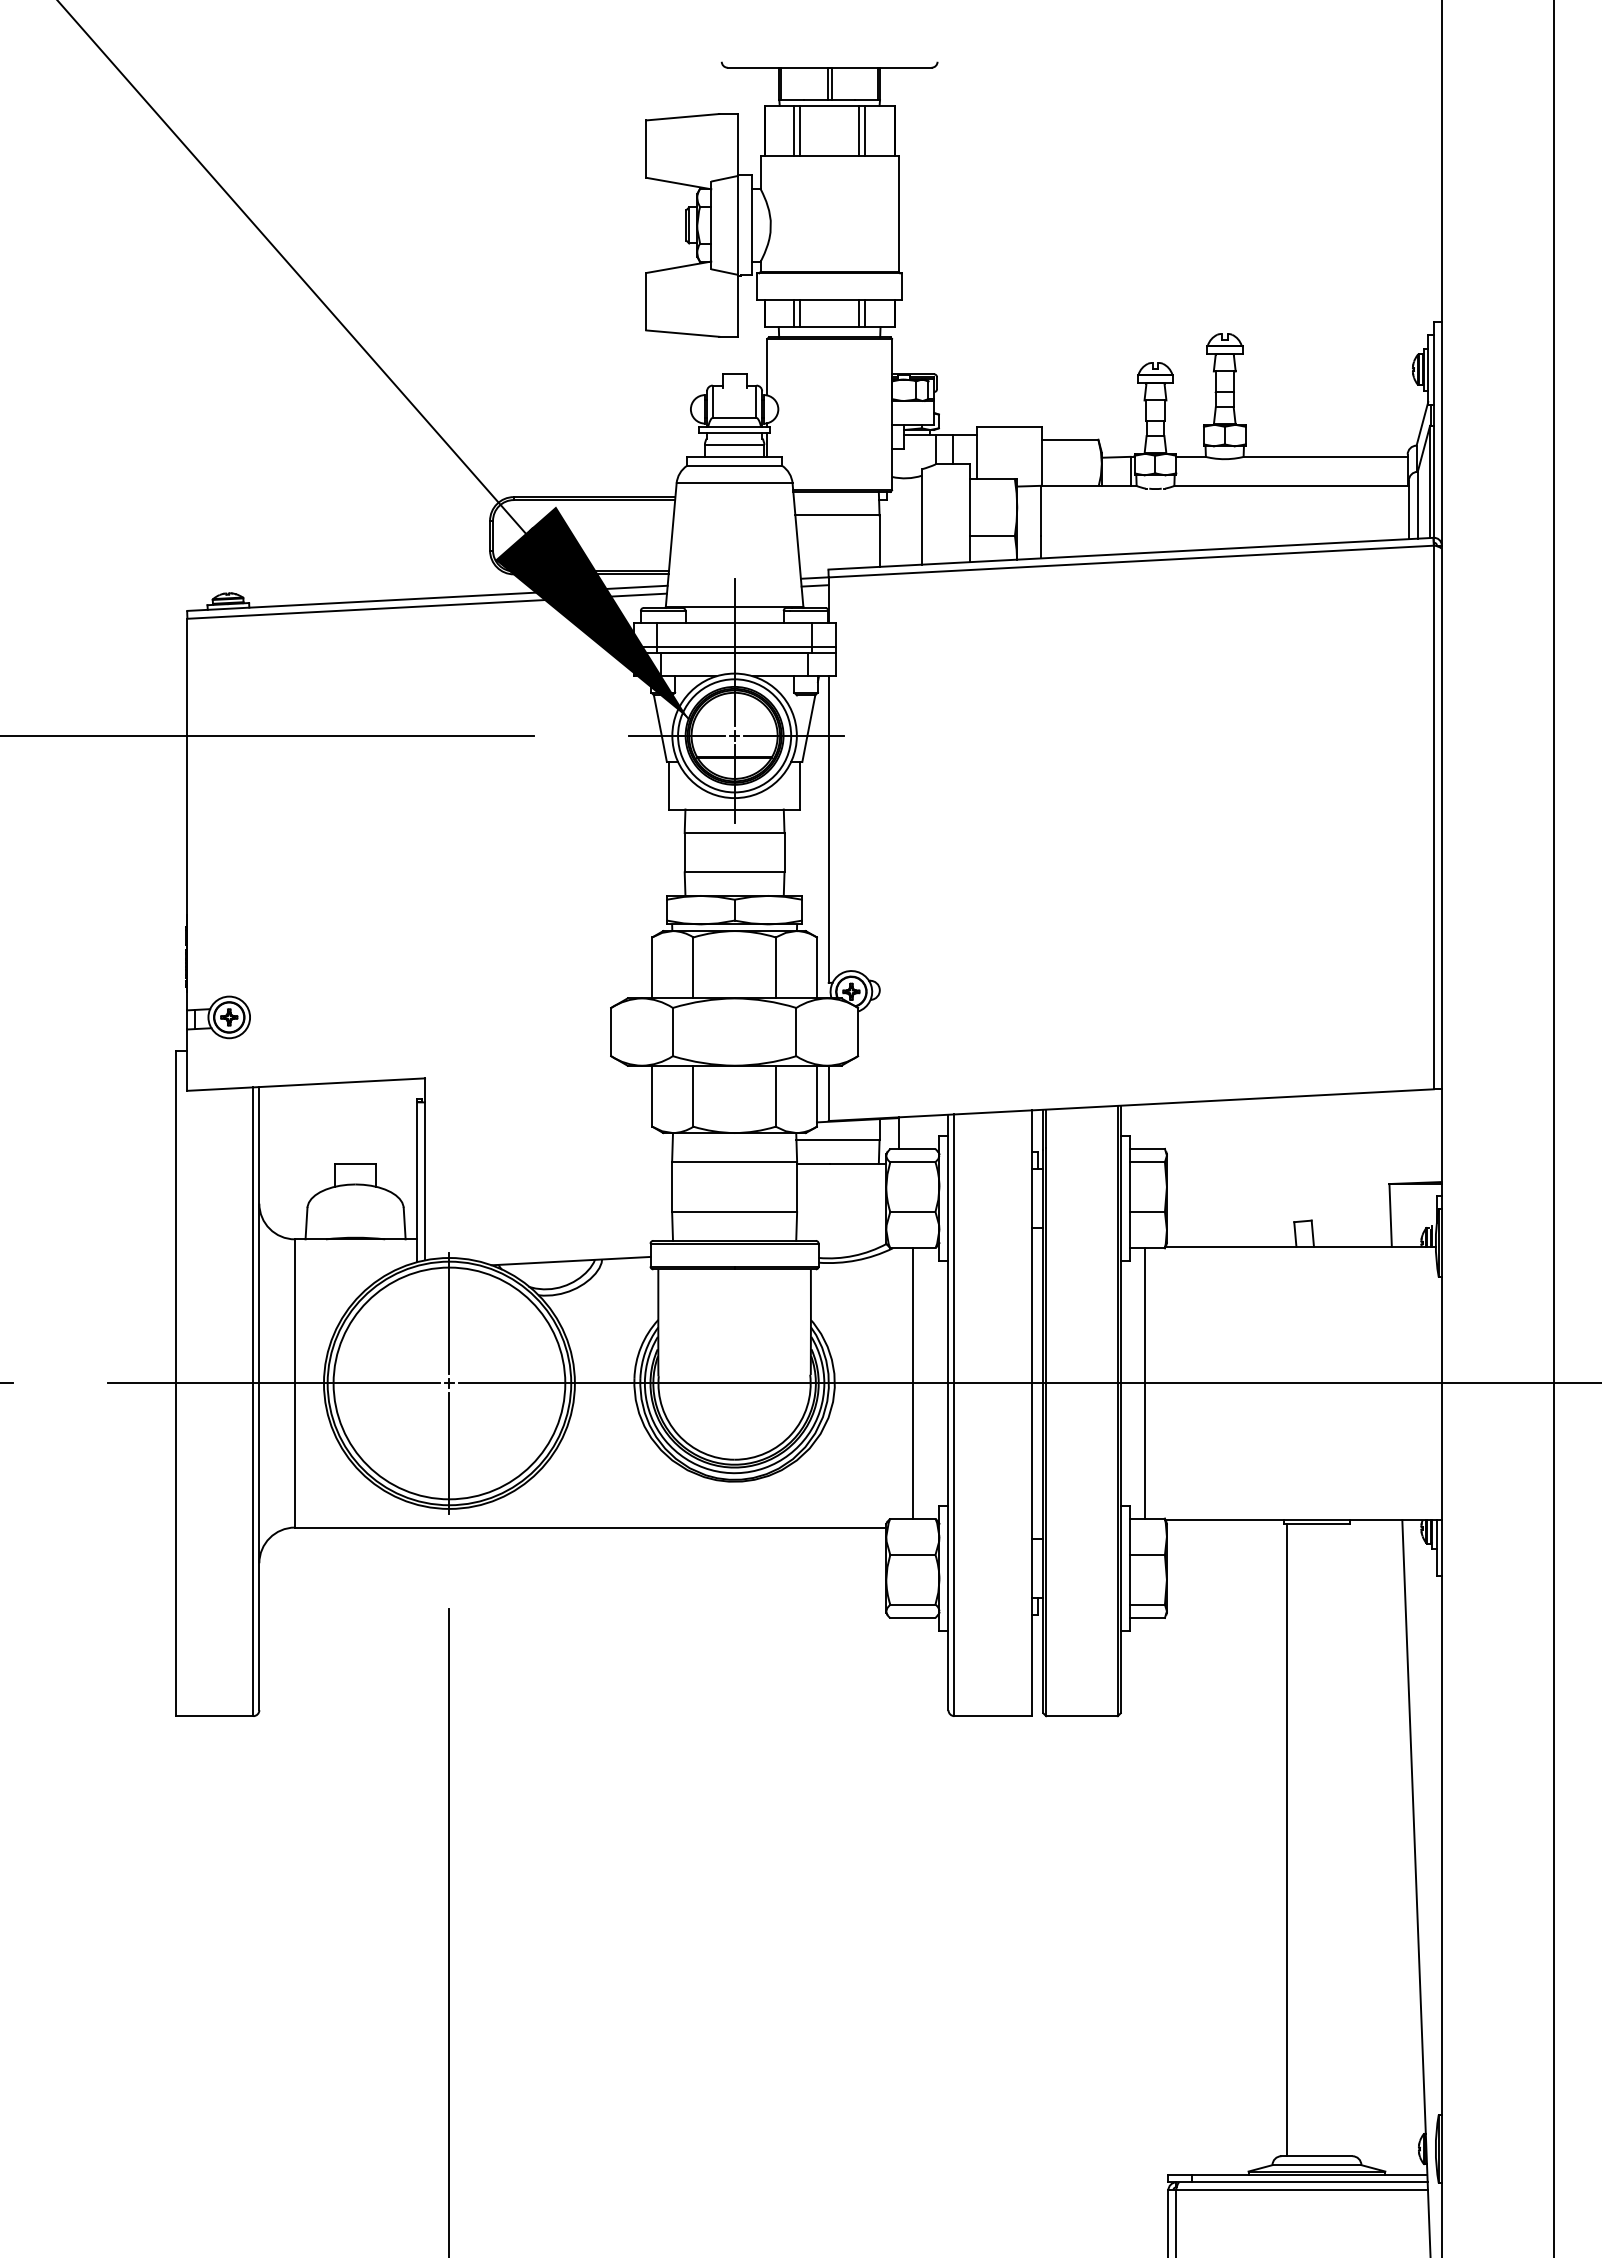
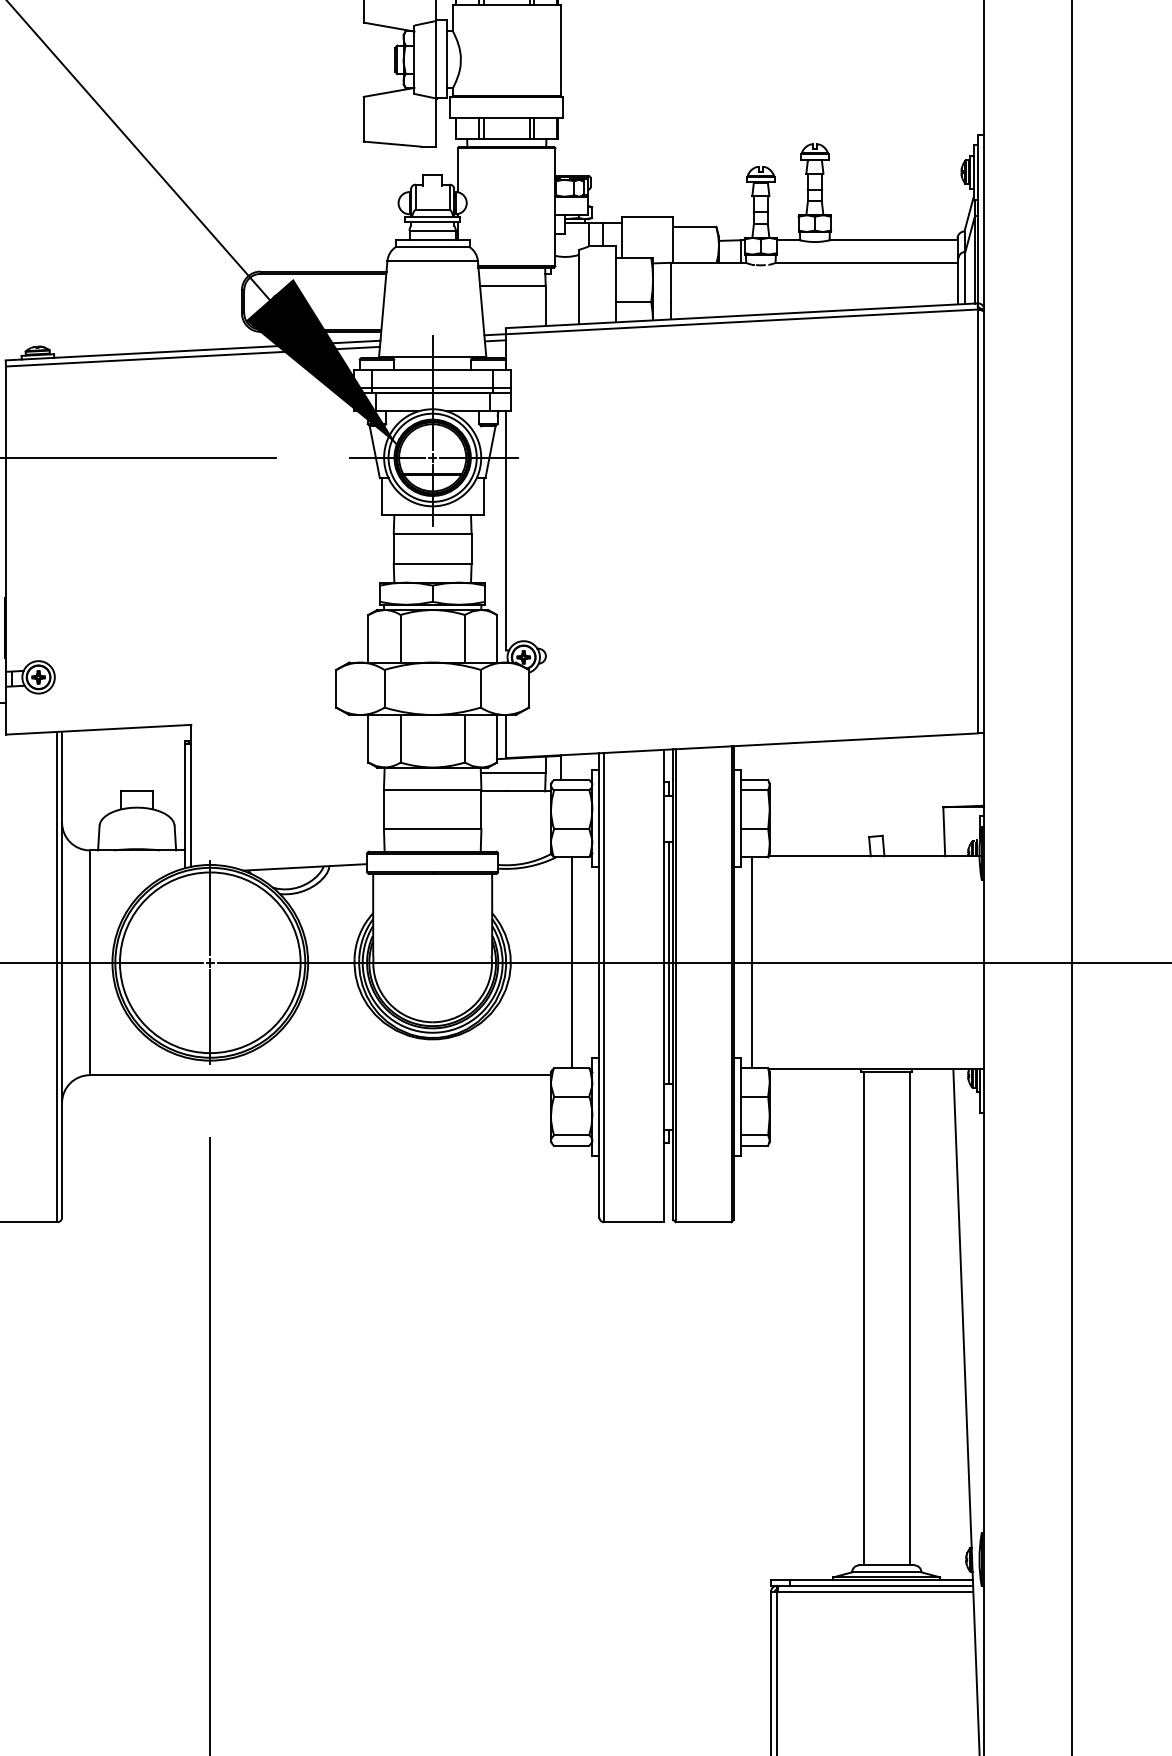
line: (1037, 1383) -> (668, 962), added
line: (1346, 1839) -> (909, 1318), added

